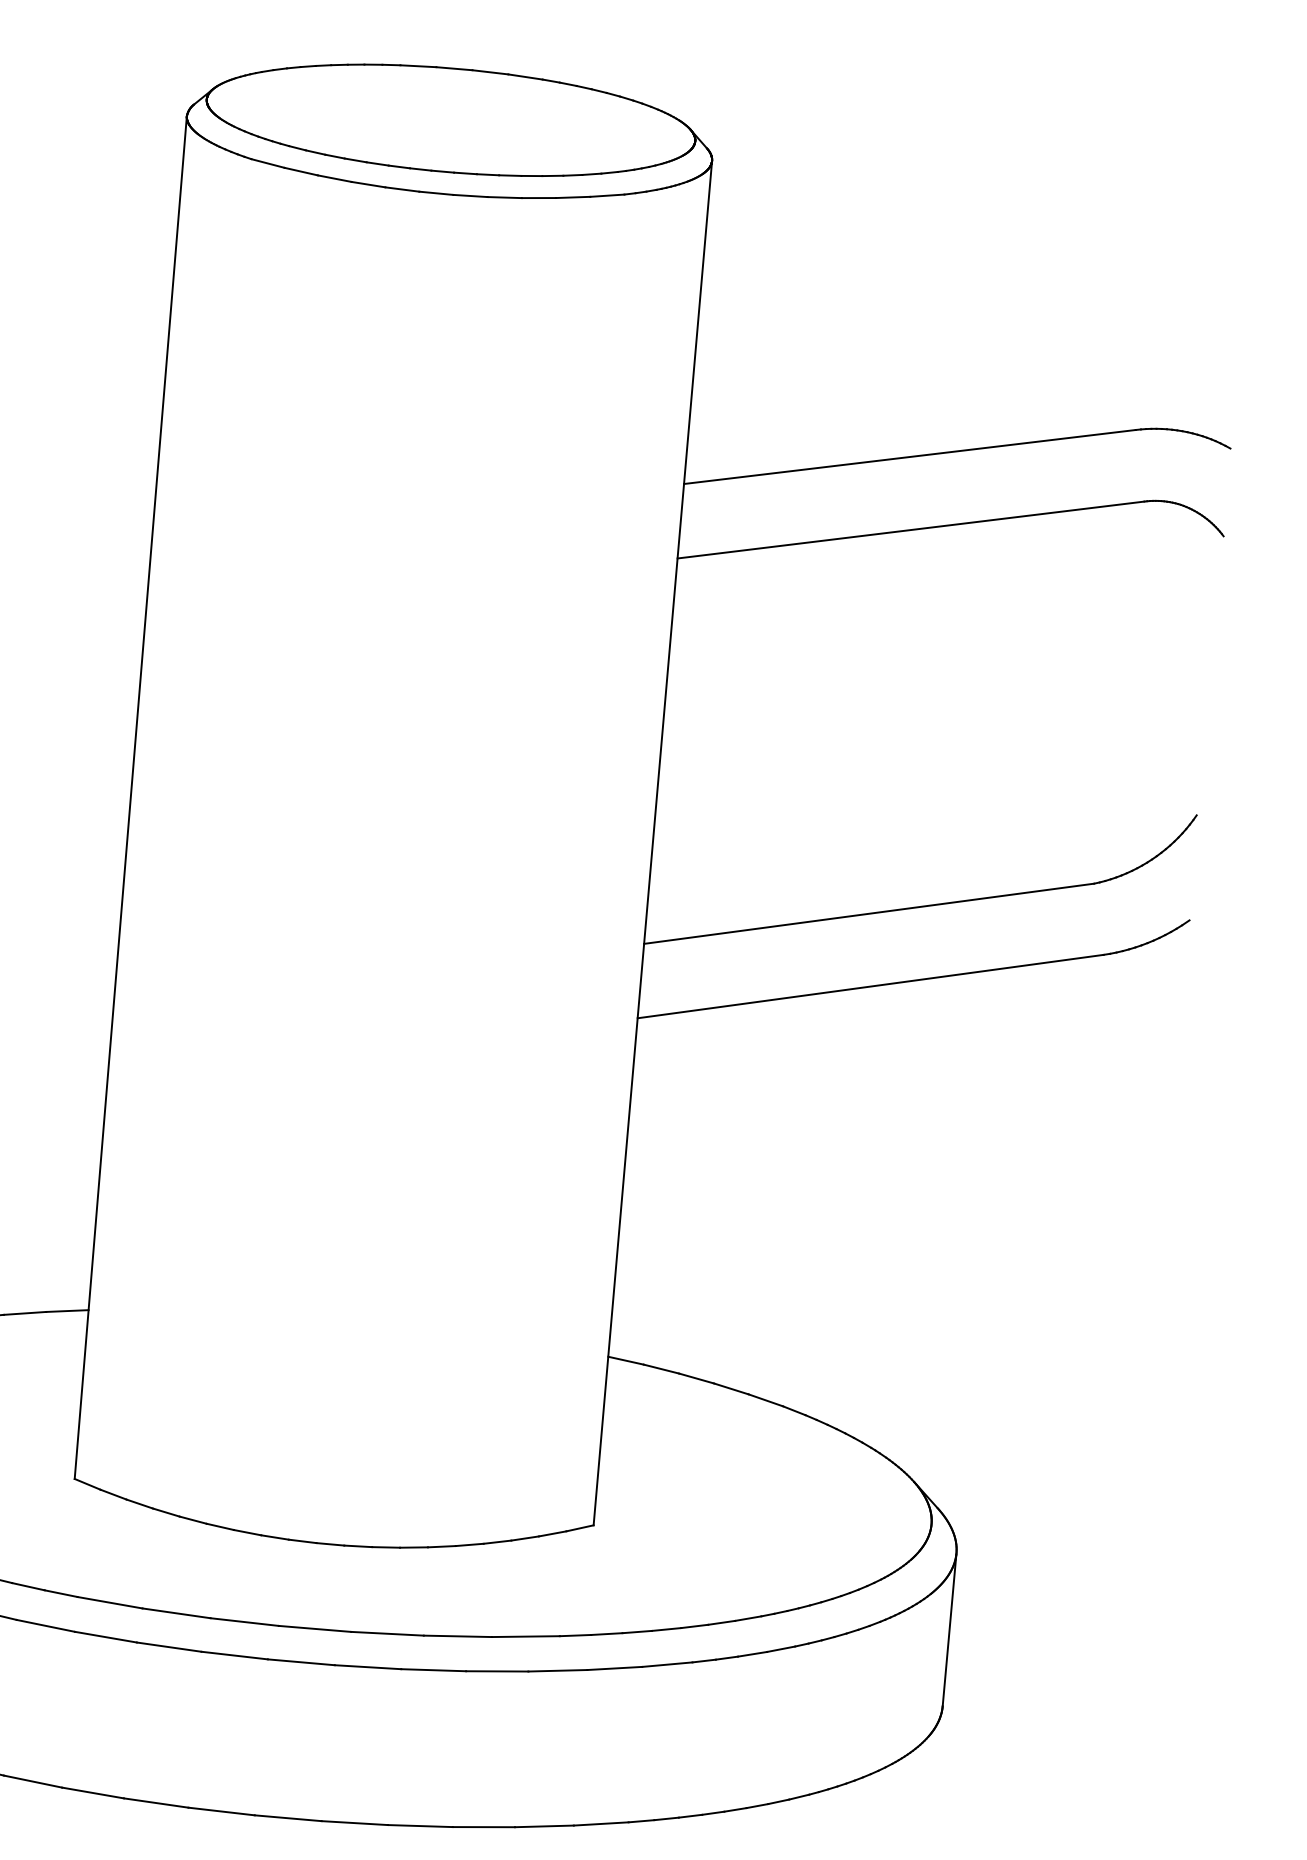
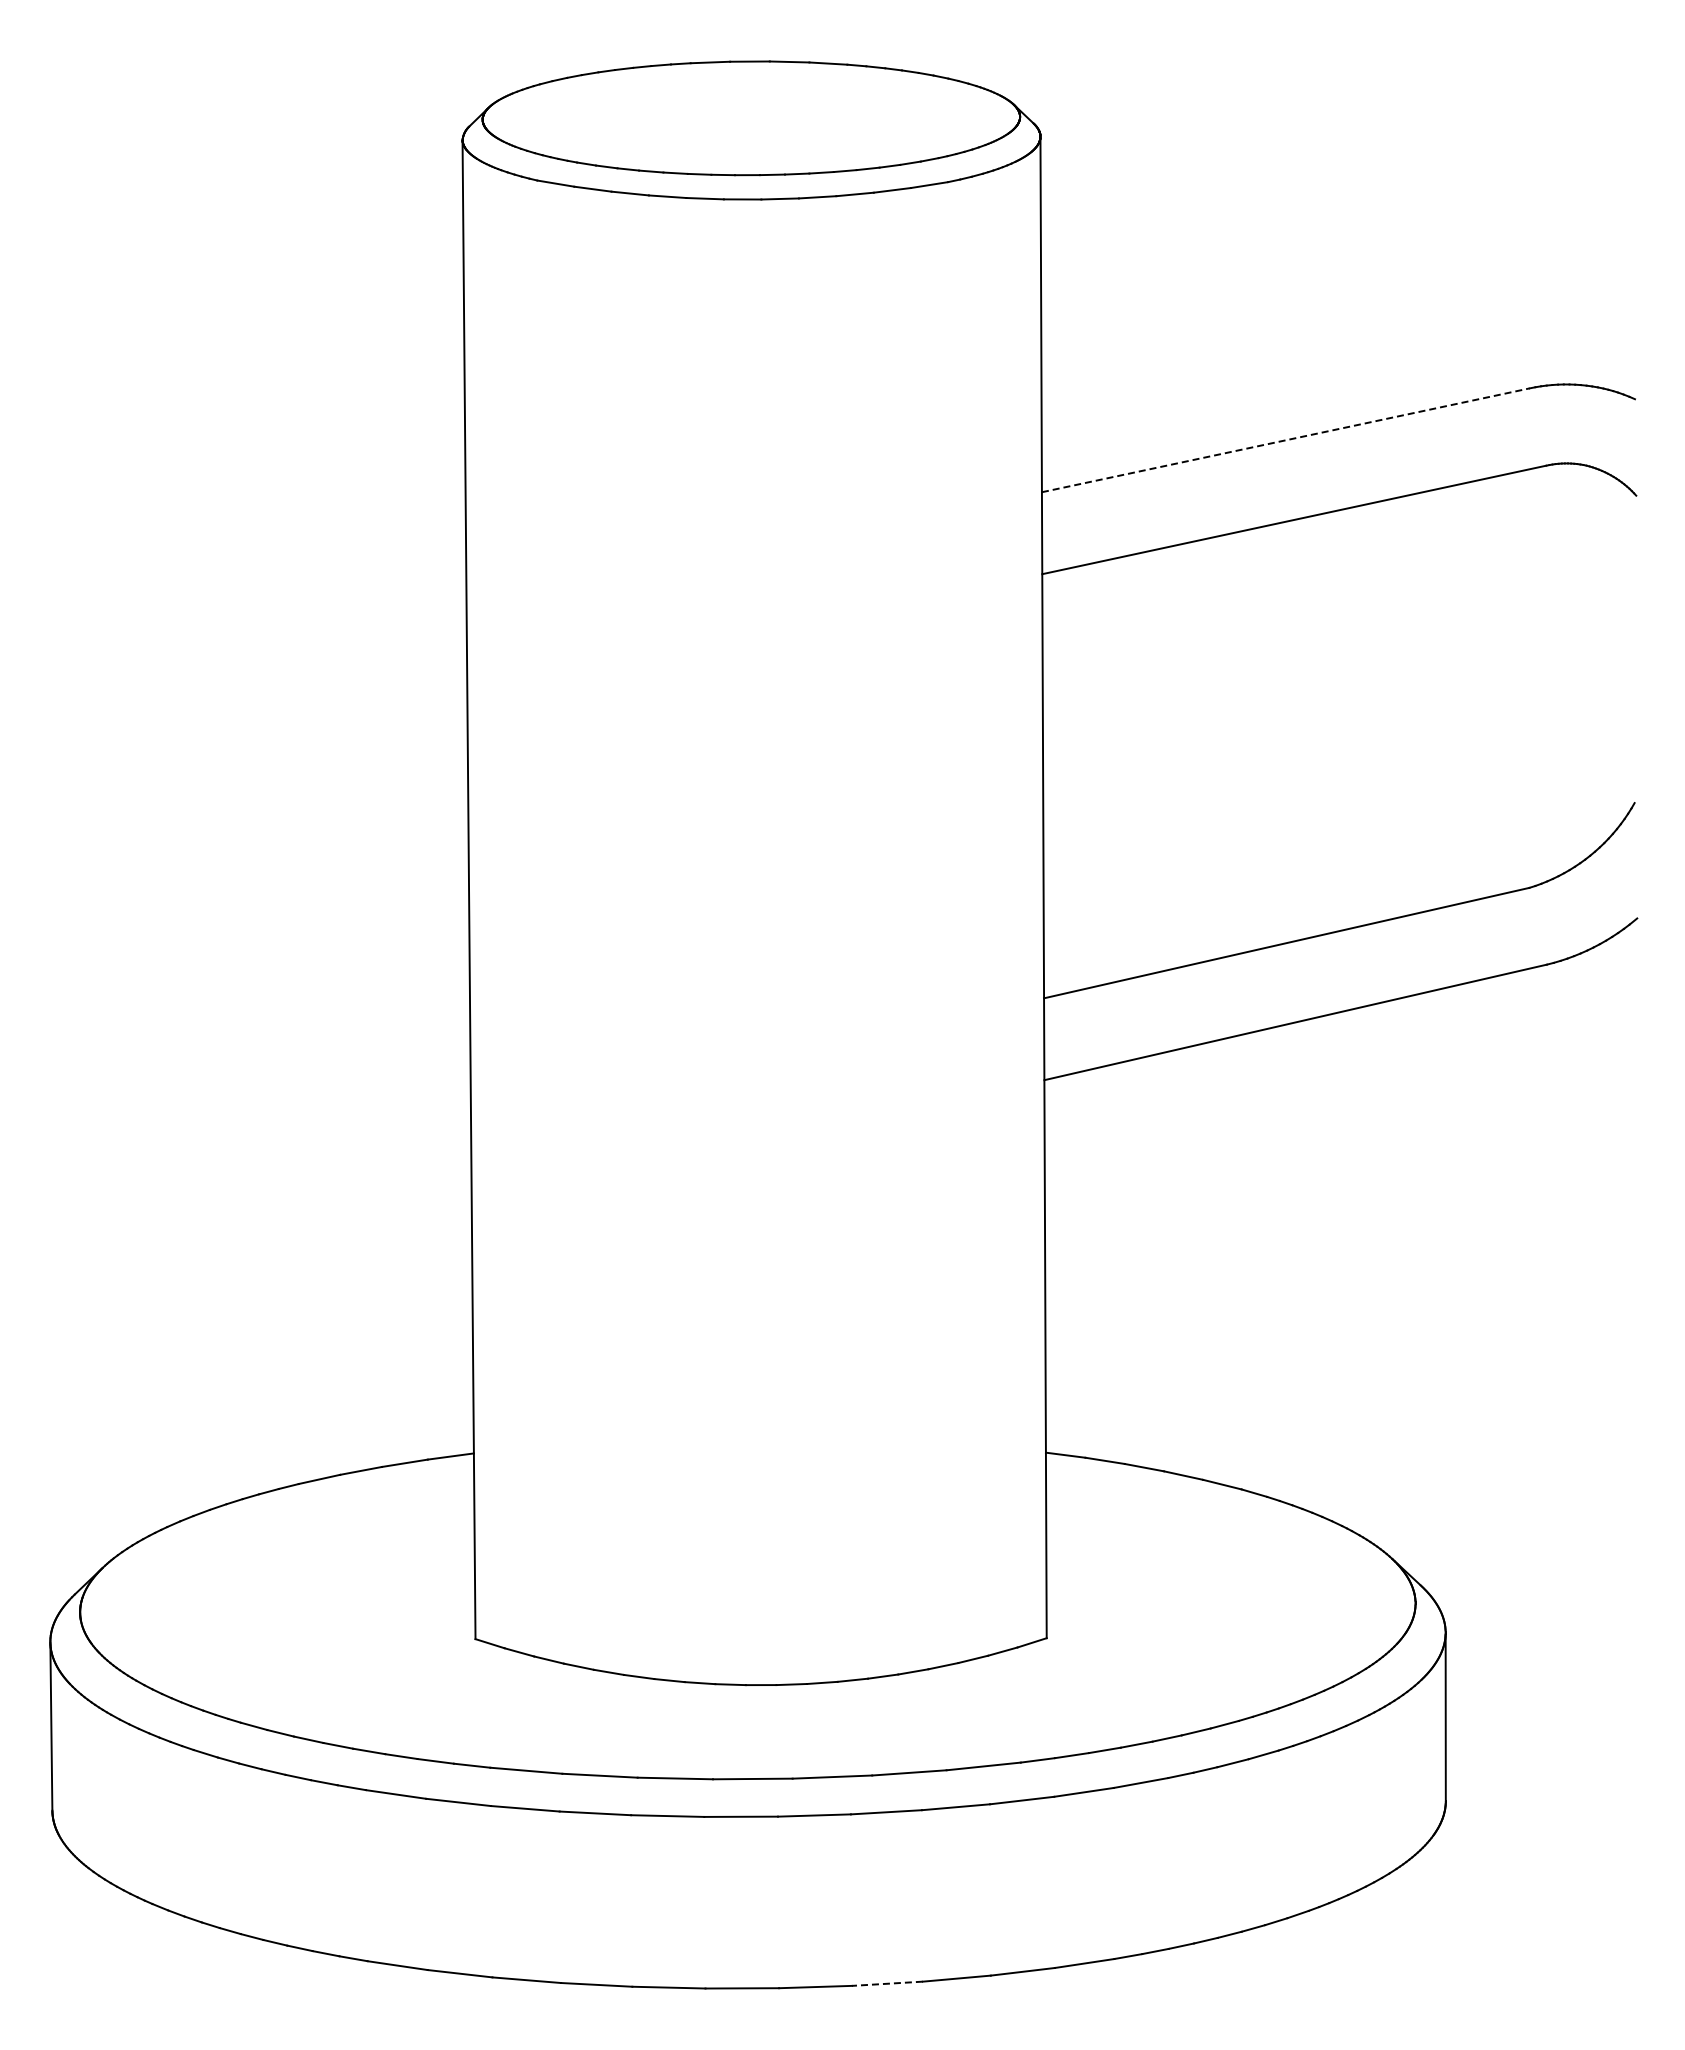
line: (910, 457) -> (1286, 440), solid -> dashed
line: (420, 1825) -> (887, 1983), solid -> dashed

